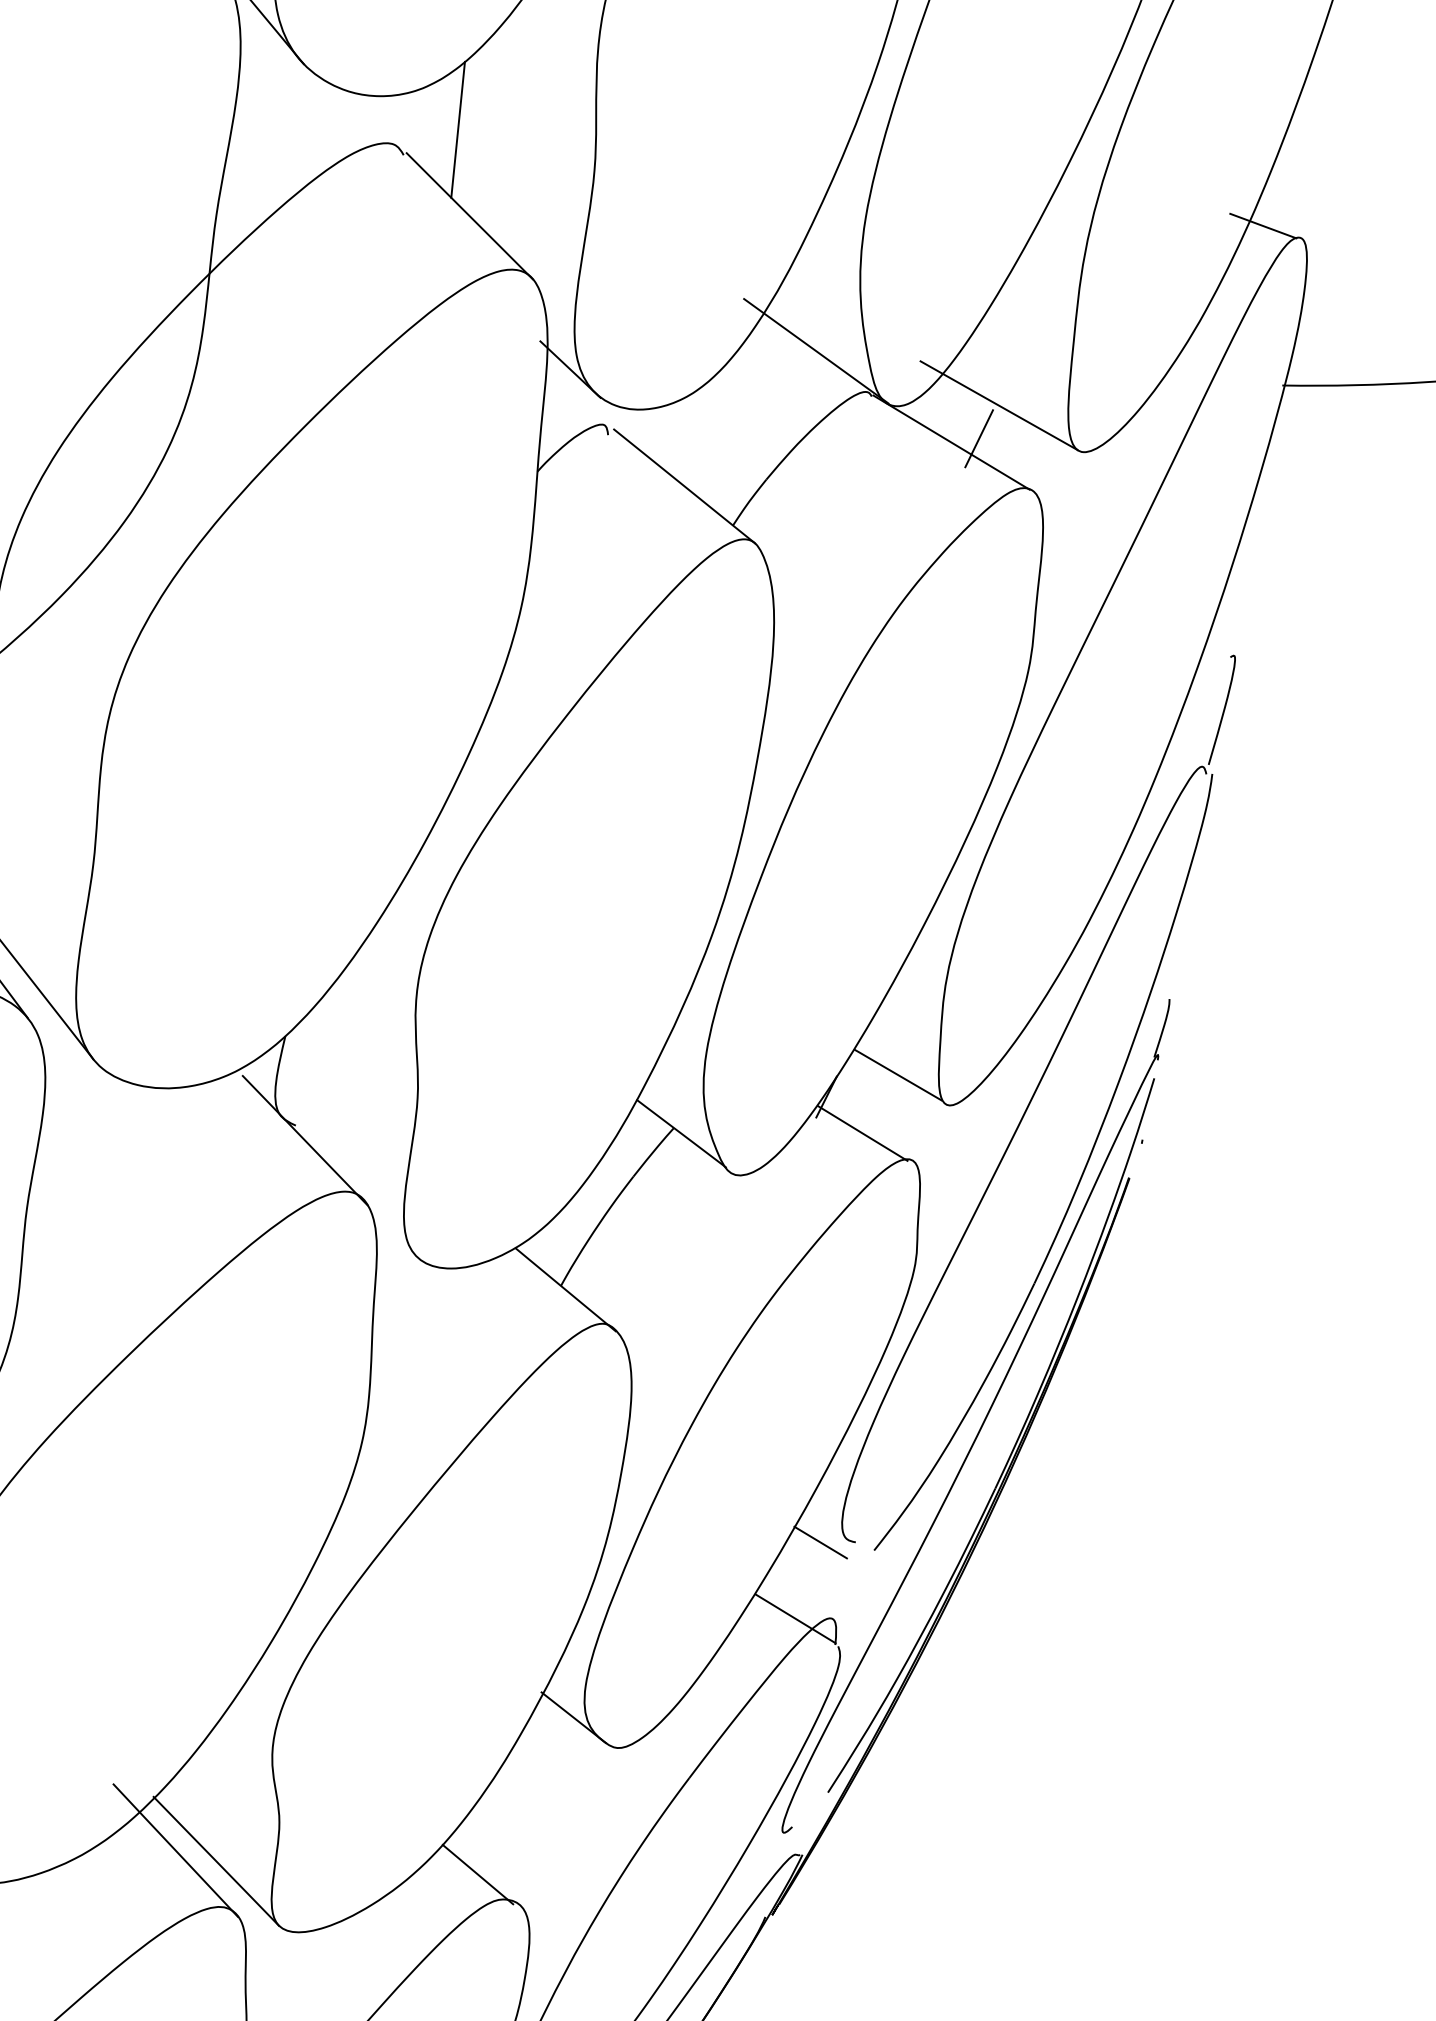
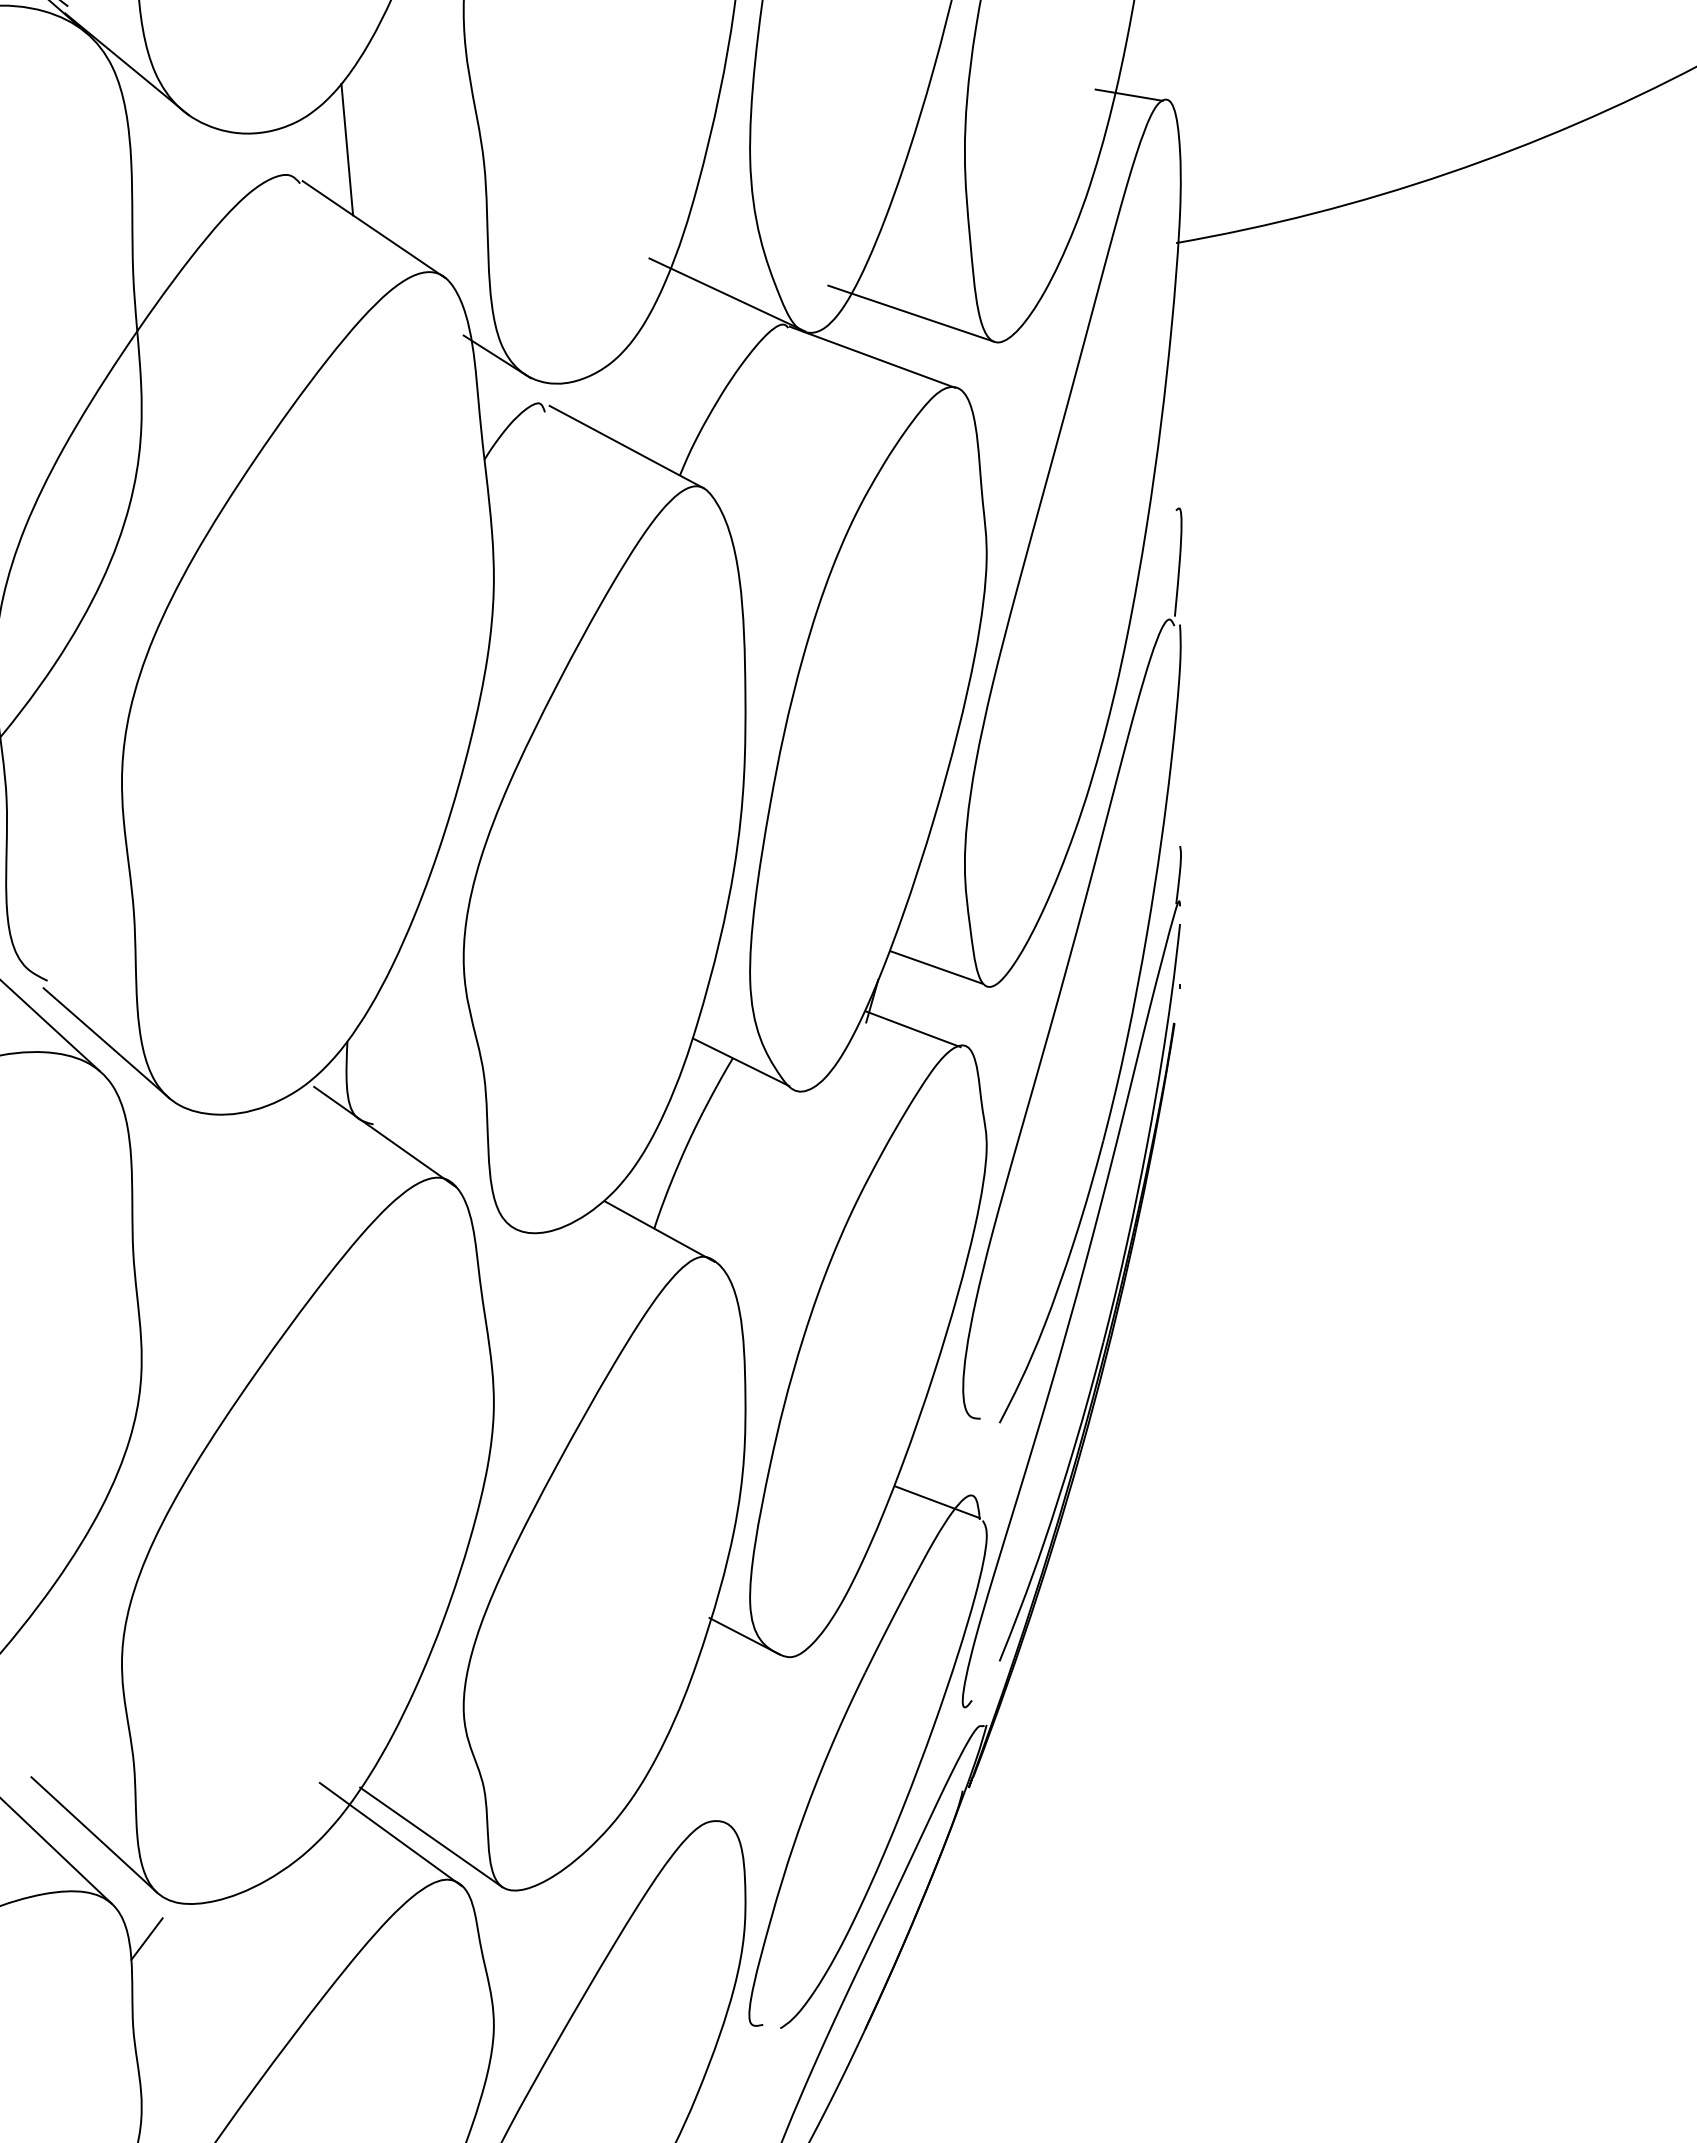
line: (978, 438) -> (897, 348), removed
line: (820, 1542) -> (947, 1425), removed
line: (477, 1874) -> (681, 1802), removed

